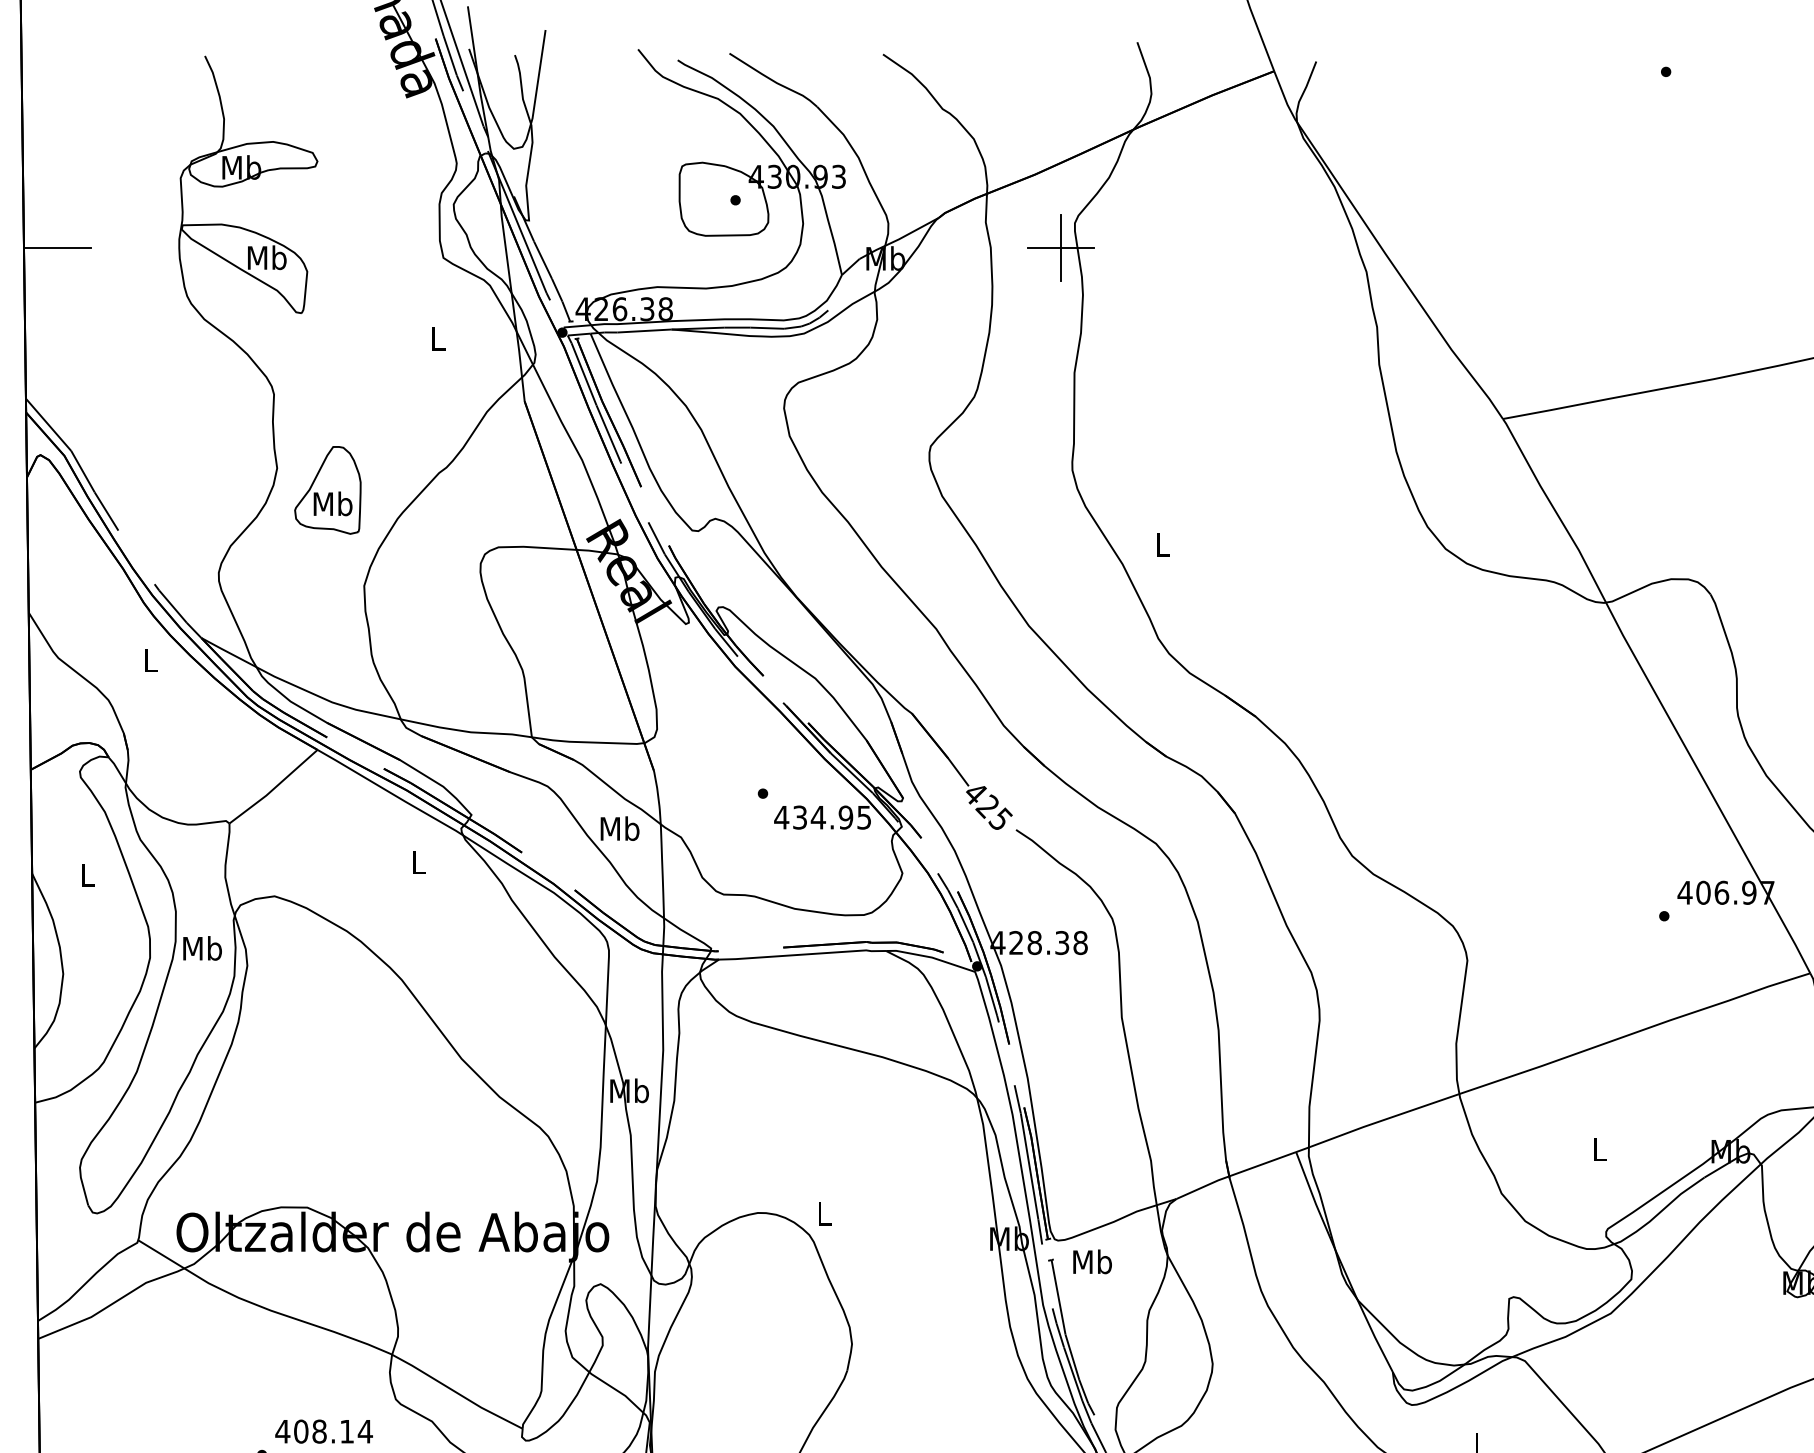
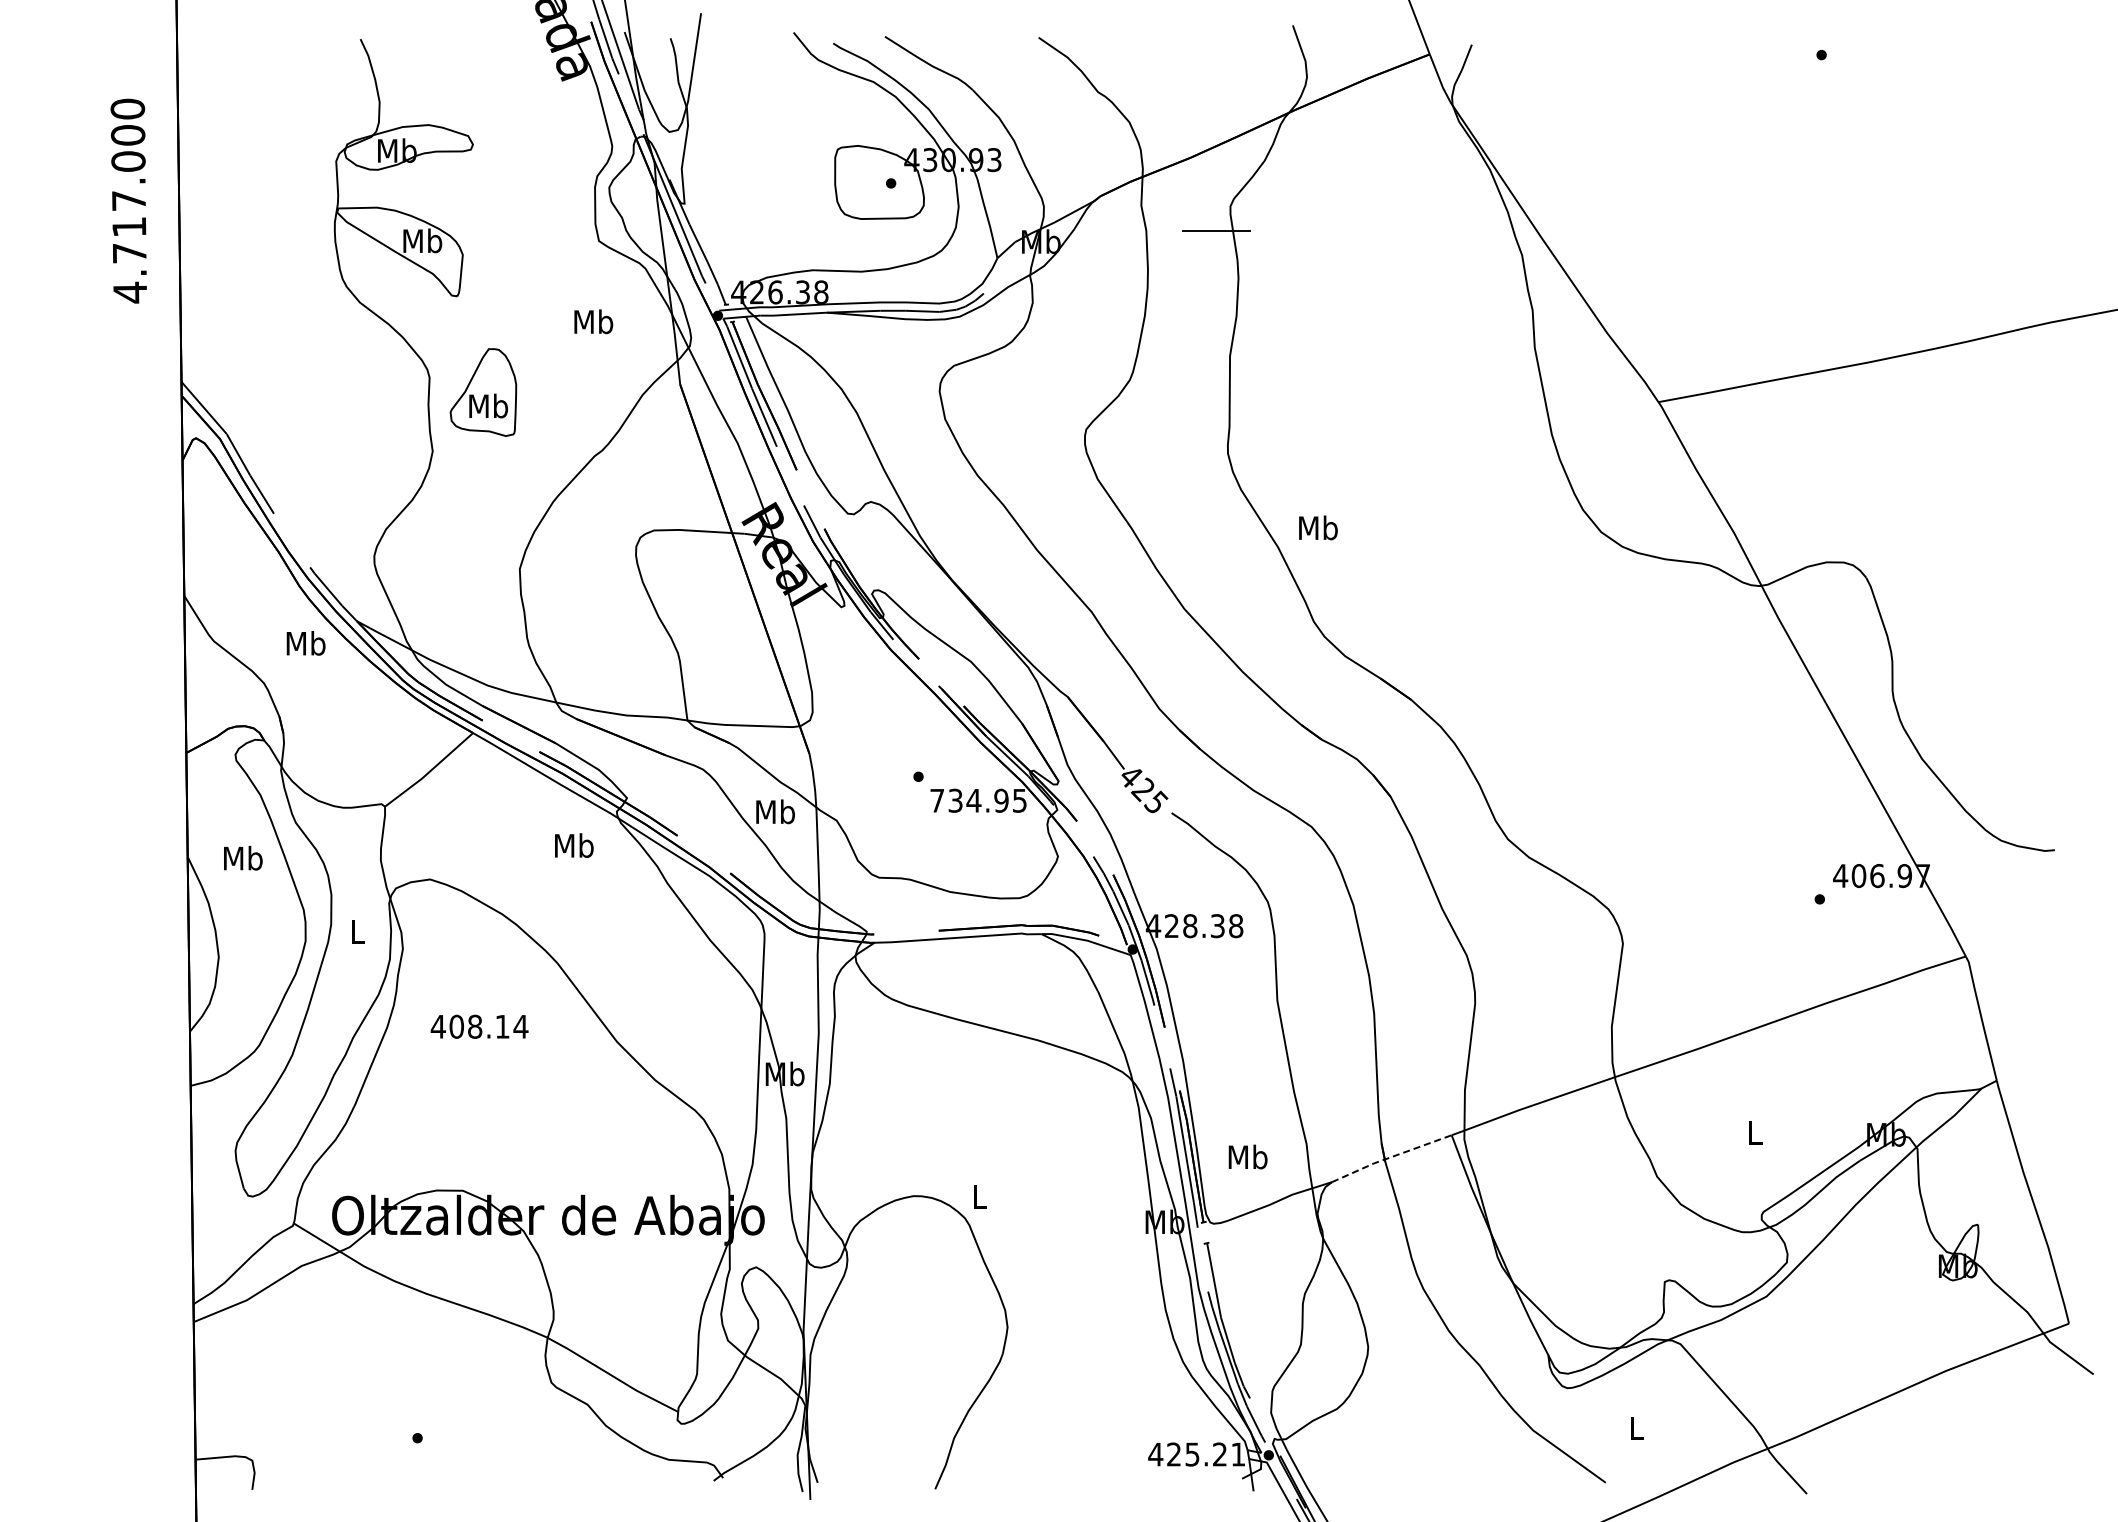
line: (1060, 247) -> (1216, 230), removed
line: (56, 248) -> (212, 231), removed
text: (437, 338) -> (593, 321), L -> Mb
part: (327, 490) -> (483, 392), moved
text: (1162, 544) -> (1318, 527), L -> Mb
text: (149, 660) -> (305, 643), L -> Mb
text: (780, 817) -> (936, 800), 434.95 -> 734.95
text: (418, 862) -> (574, 845), L -> Mb
text: (87, 874) -> (243, 857), L -> Mb
text: (201, 948) -> (357, 931), Mb -> L
line: (1234, 1174) -> (1390, 1157), solid -> dashed
text: (1091, 1261) -> (1247, 1156), moved
text: (323, 1431) -> (479, 1026), moved

